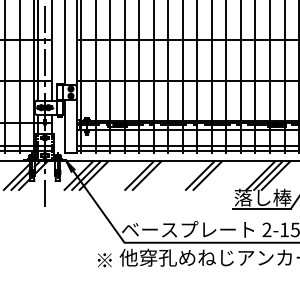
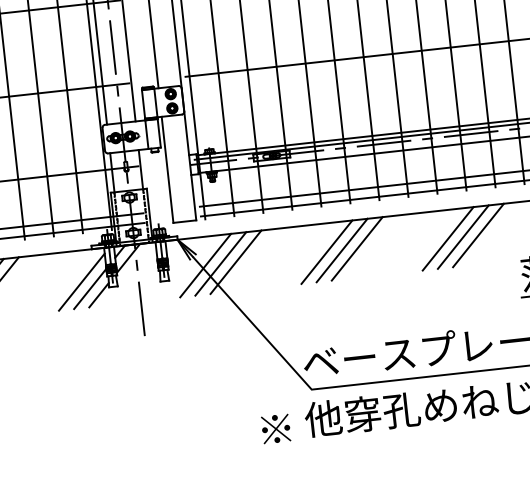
line: (154, 175) -> (356, 248), added
line: (215, 175) -> (478, 235), added

